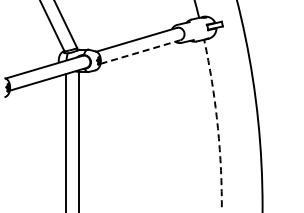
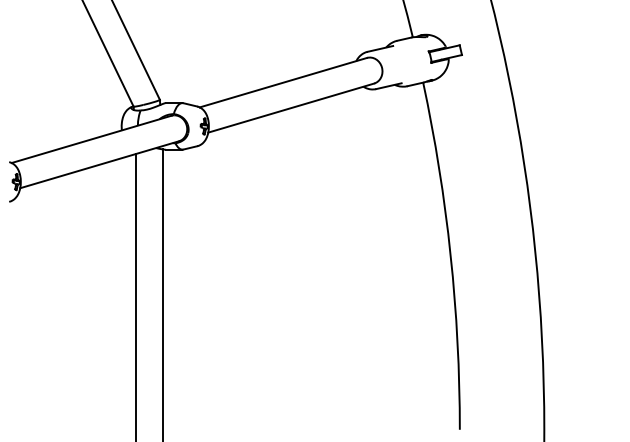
line: (140, 52) -> (291, 109), dashed -> solid
arc: (217, 123) -> (450, 256), dashed -> solid

